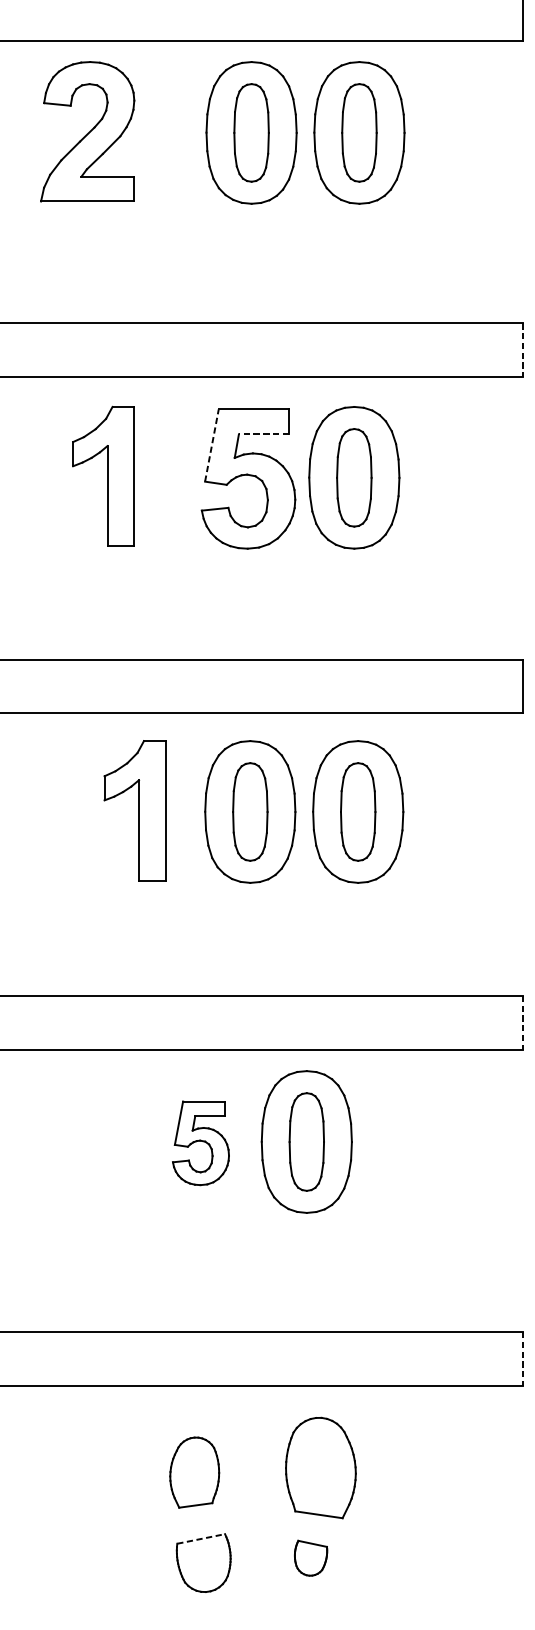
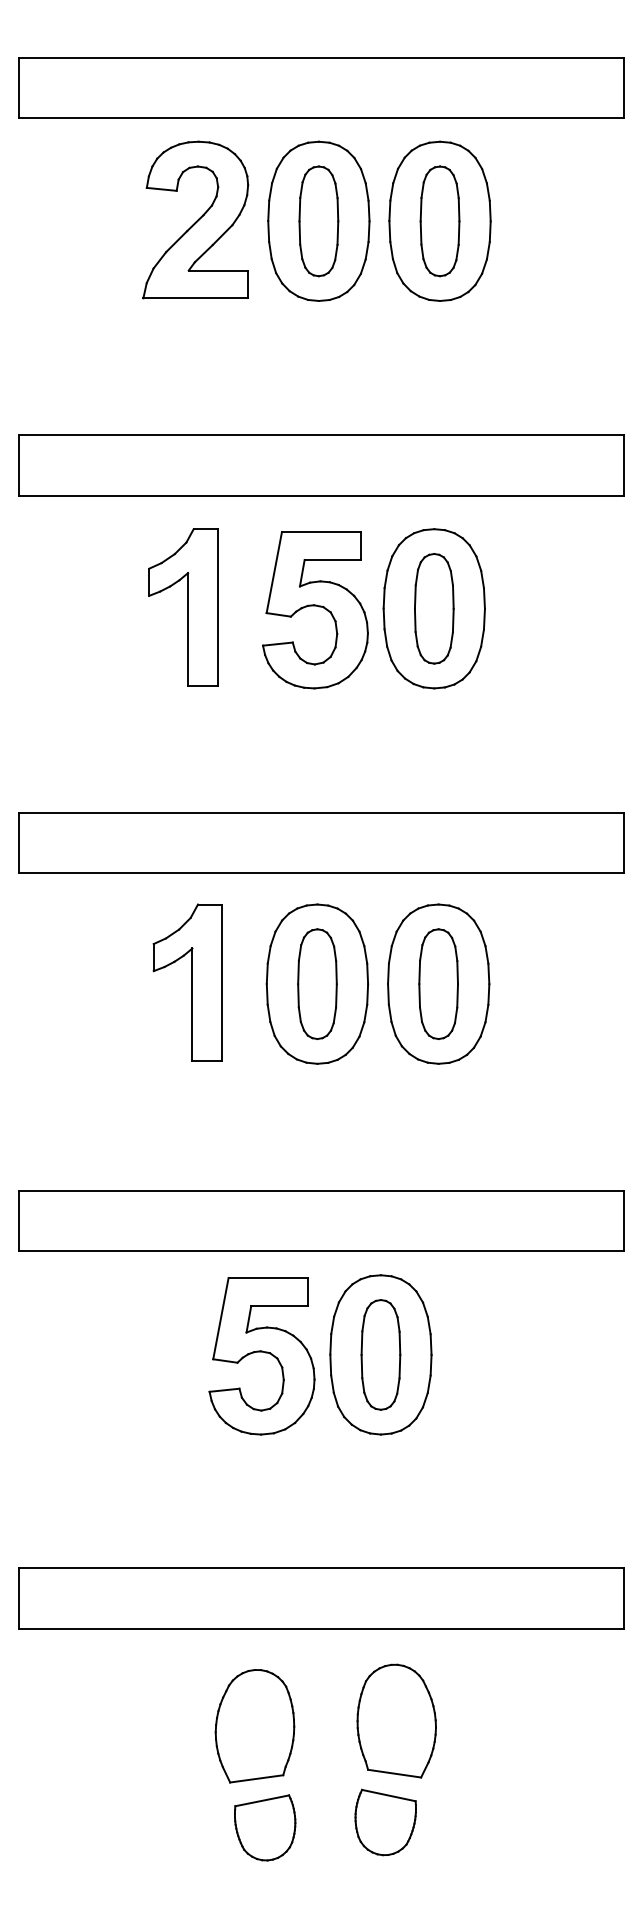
part: (87, 131) -> (195, 219), moved
line: (522, 350) -> (623, 465), dashed -> solid
line: (263, 433) -> (332, 559), dashed -> solid
line: (212, 445) -> (274, 572), dashed -> solid
part: (103, 476) -> (183, 607), moved
line: (522, 1023) -> (623, 1221), dashed -> solid
part: (200, 1143) -> (261, 1356), size x1.67
line: (522, 1358) -> (623, 1598), dashed -> solid
part: (194, 1472) -> (254, 1726), size x1.43
line: (201, 1538) -> (262, 1800), dashed -> solid
part: (310, 1558) -> (385, 1822), size x1.67

